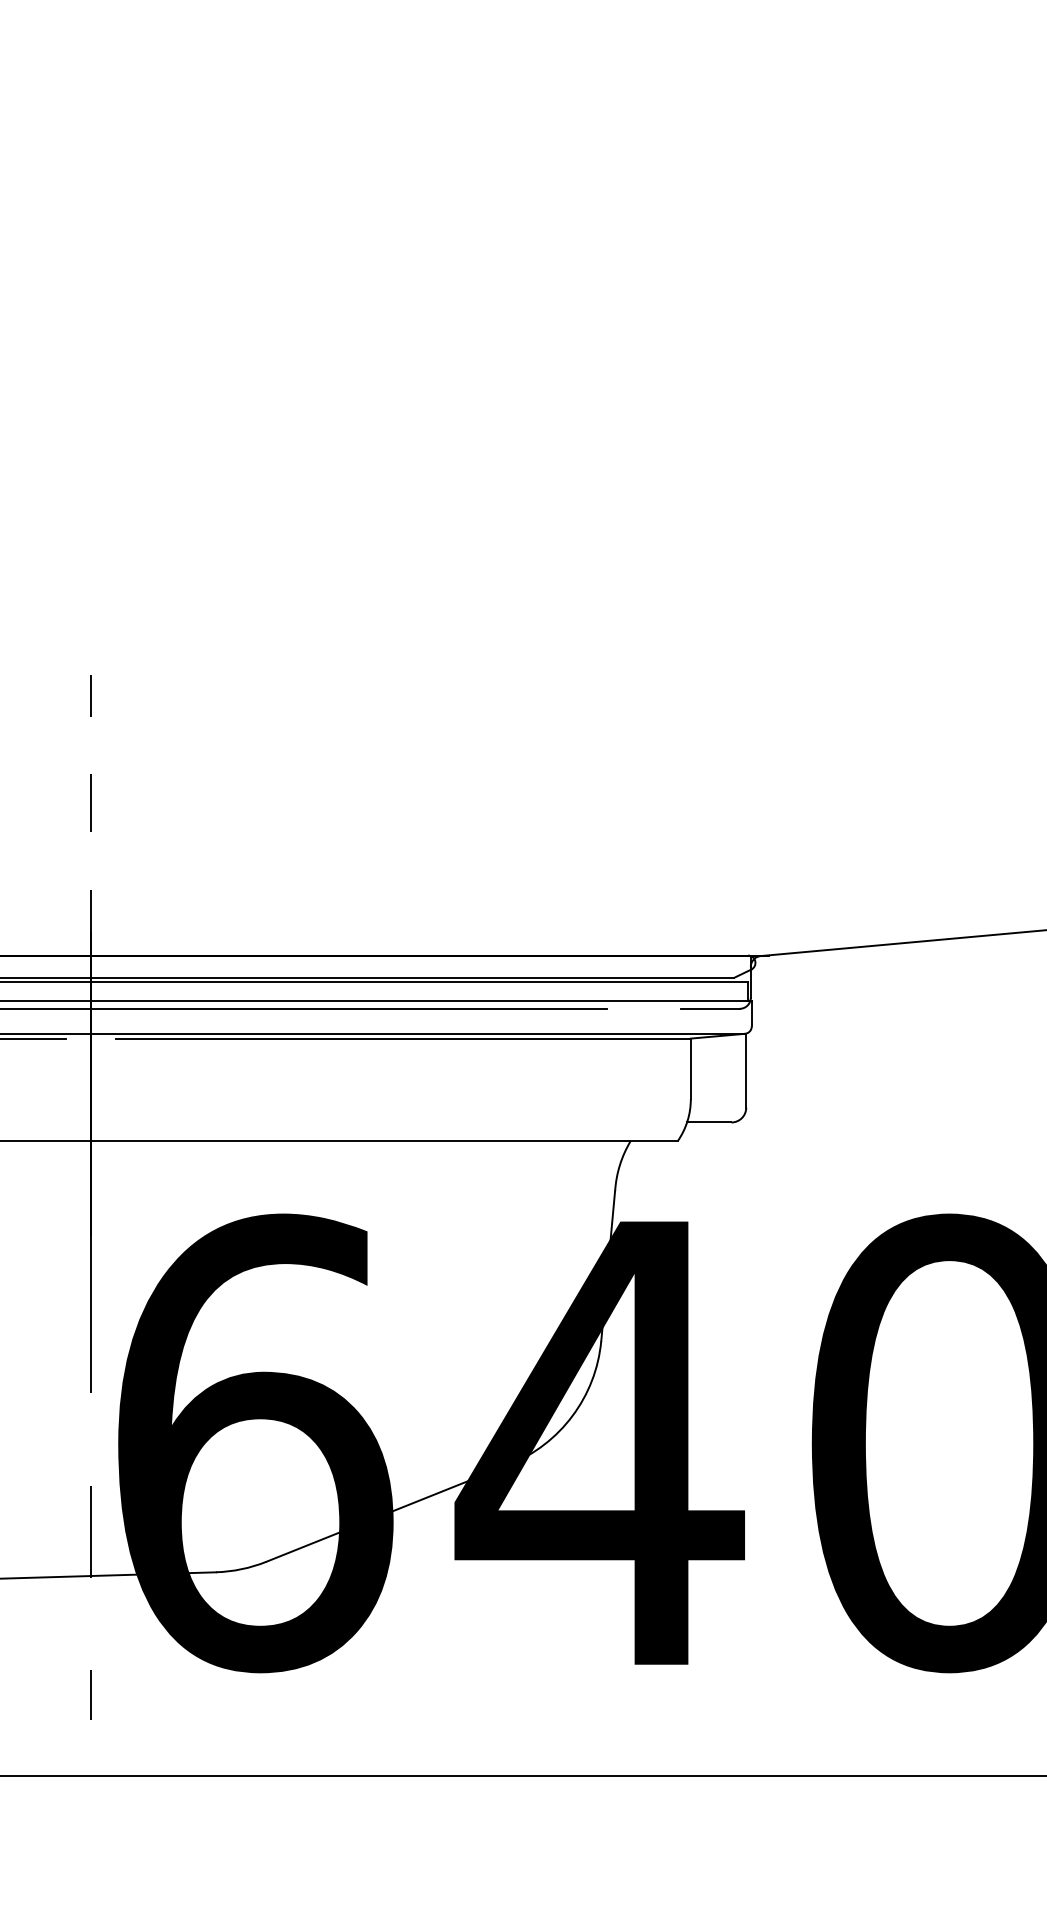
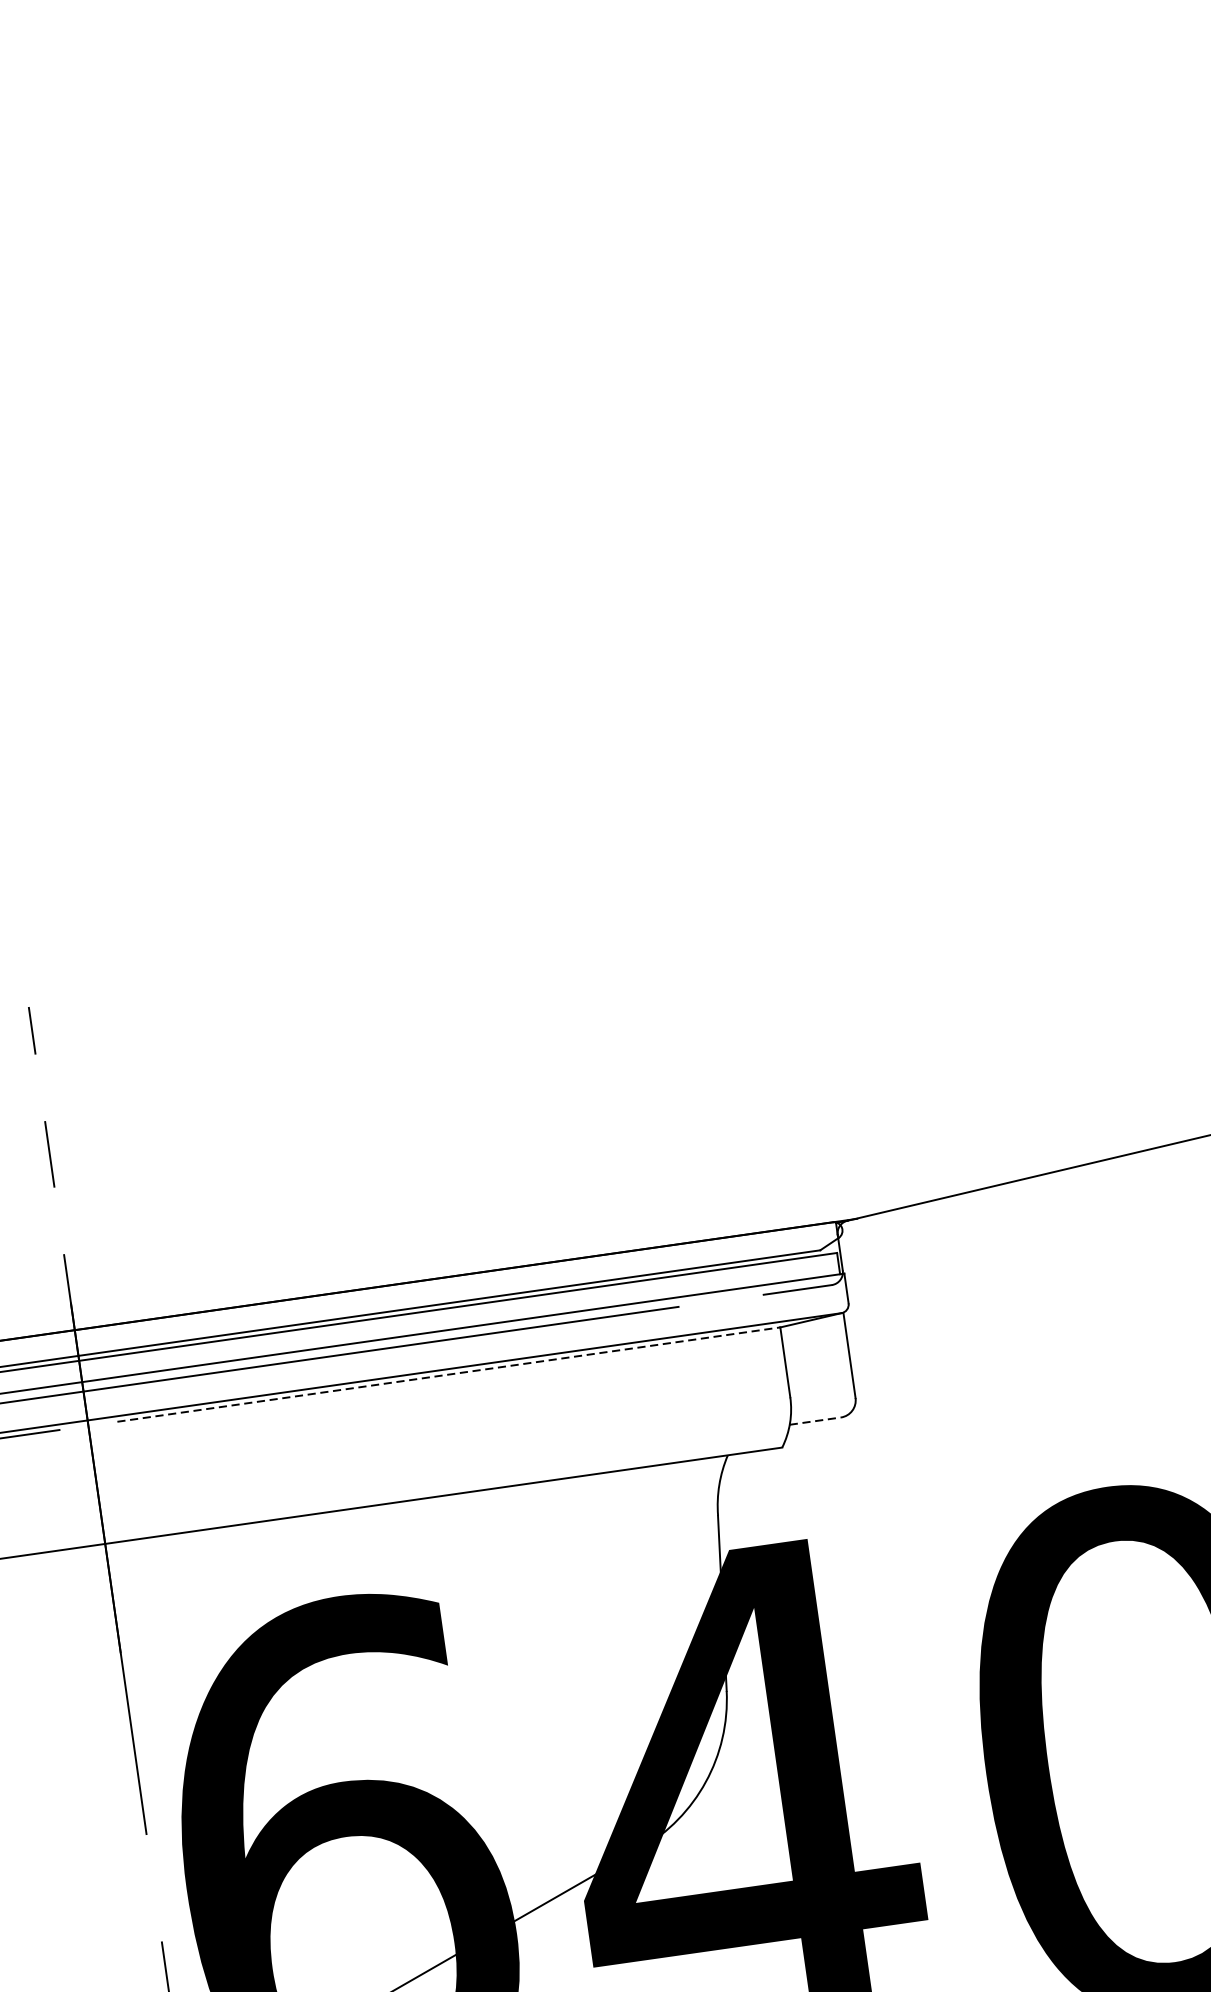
line: (403, 1038) -> (448, 1374), solid -> dashed
line: (709, 1122) -> (815, 1421), solid -> dashed

